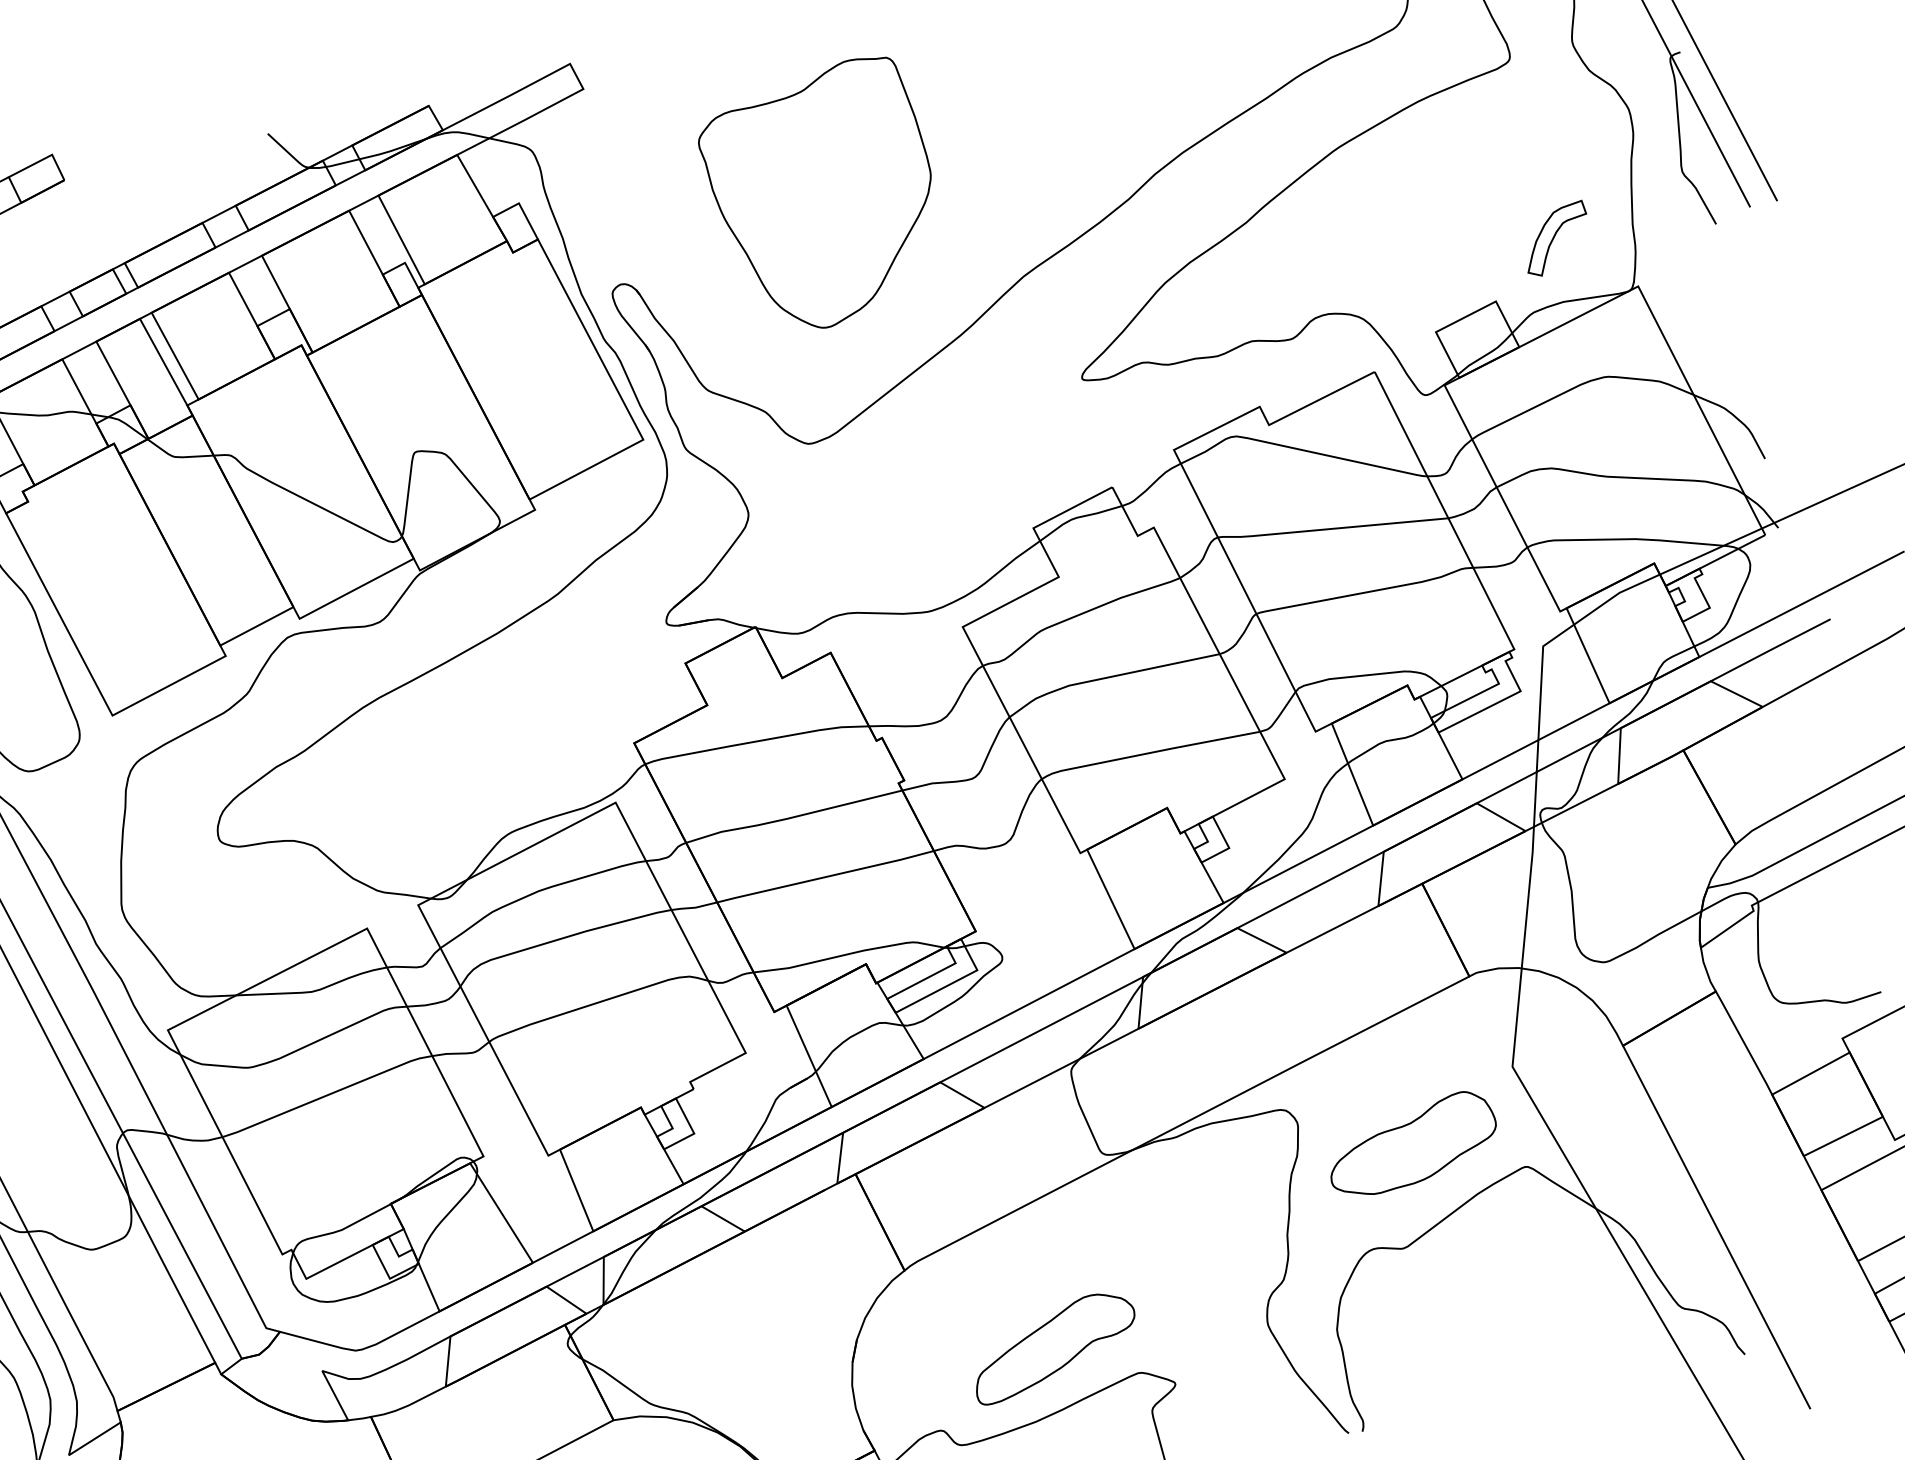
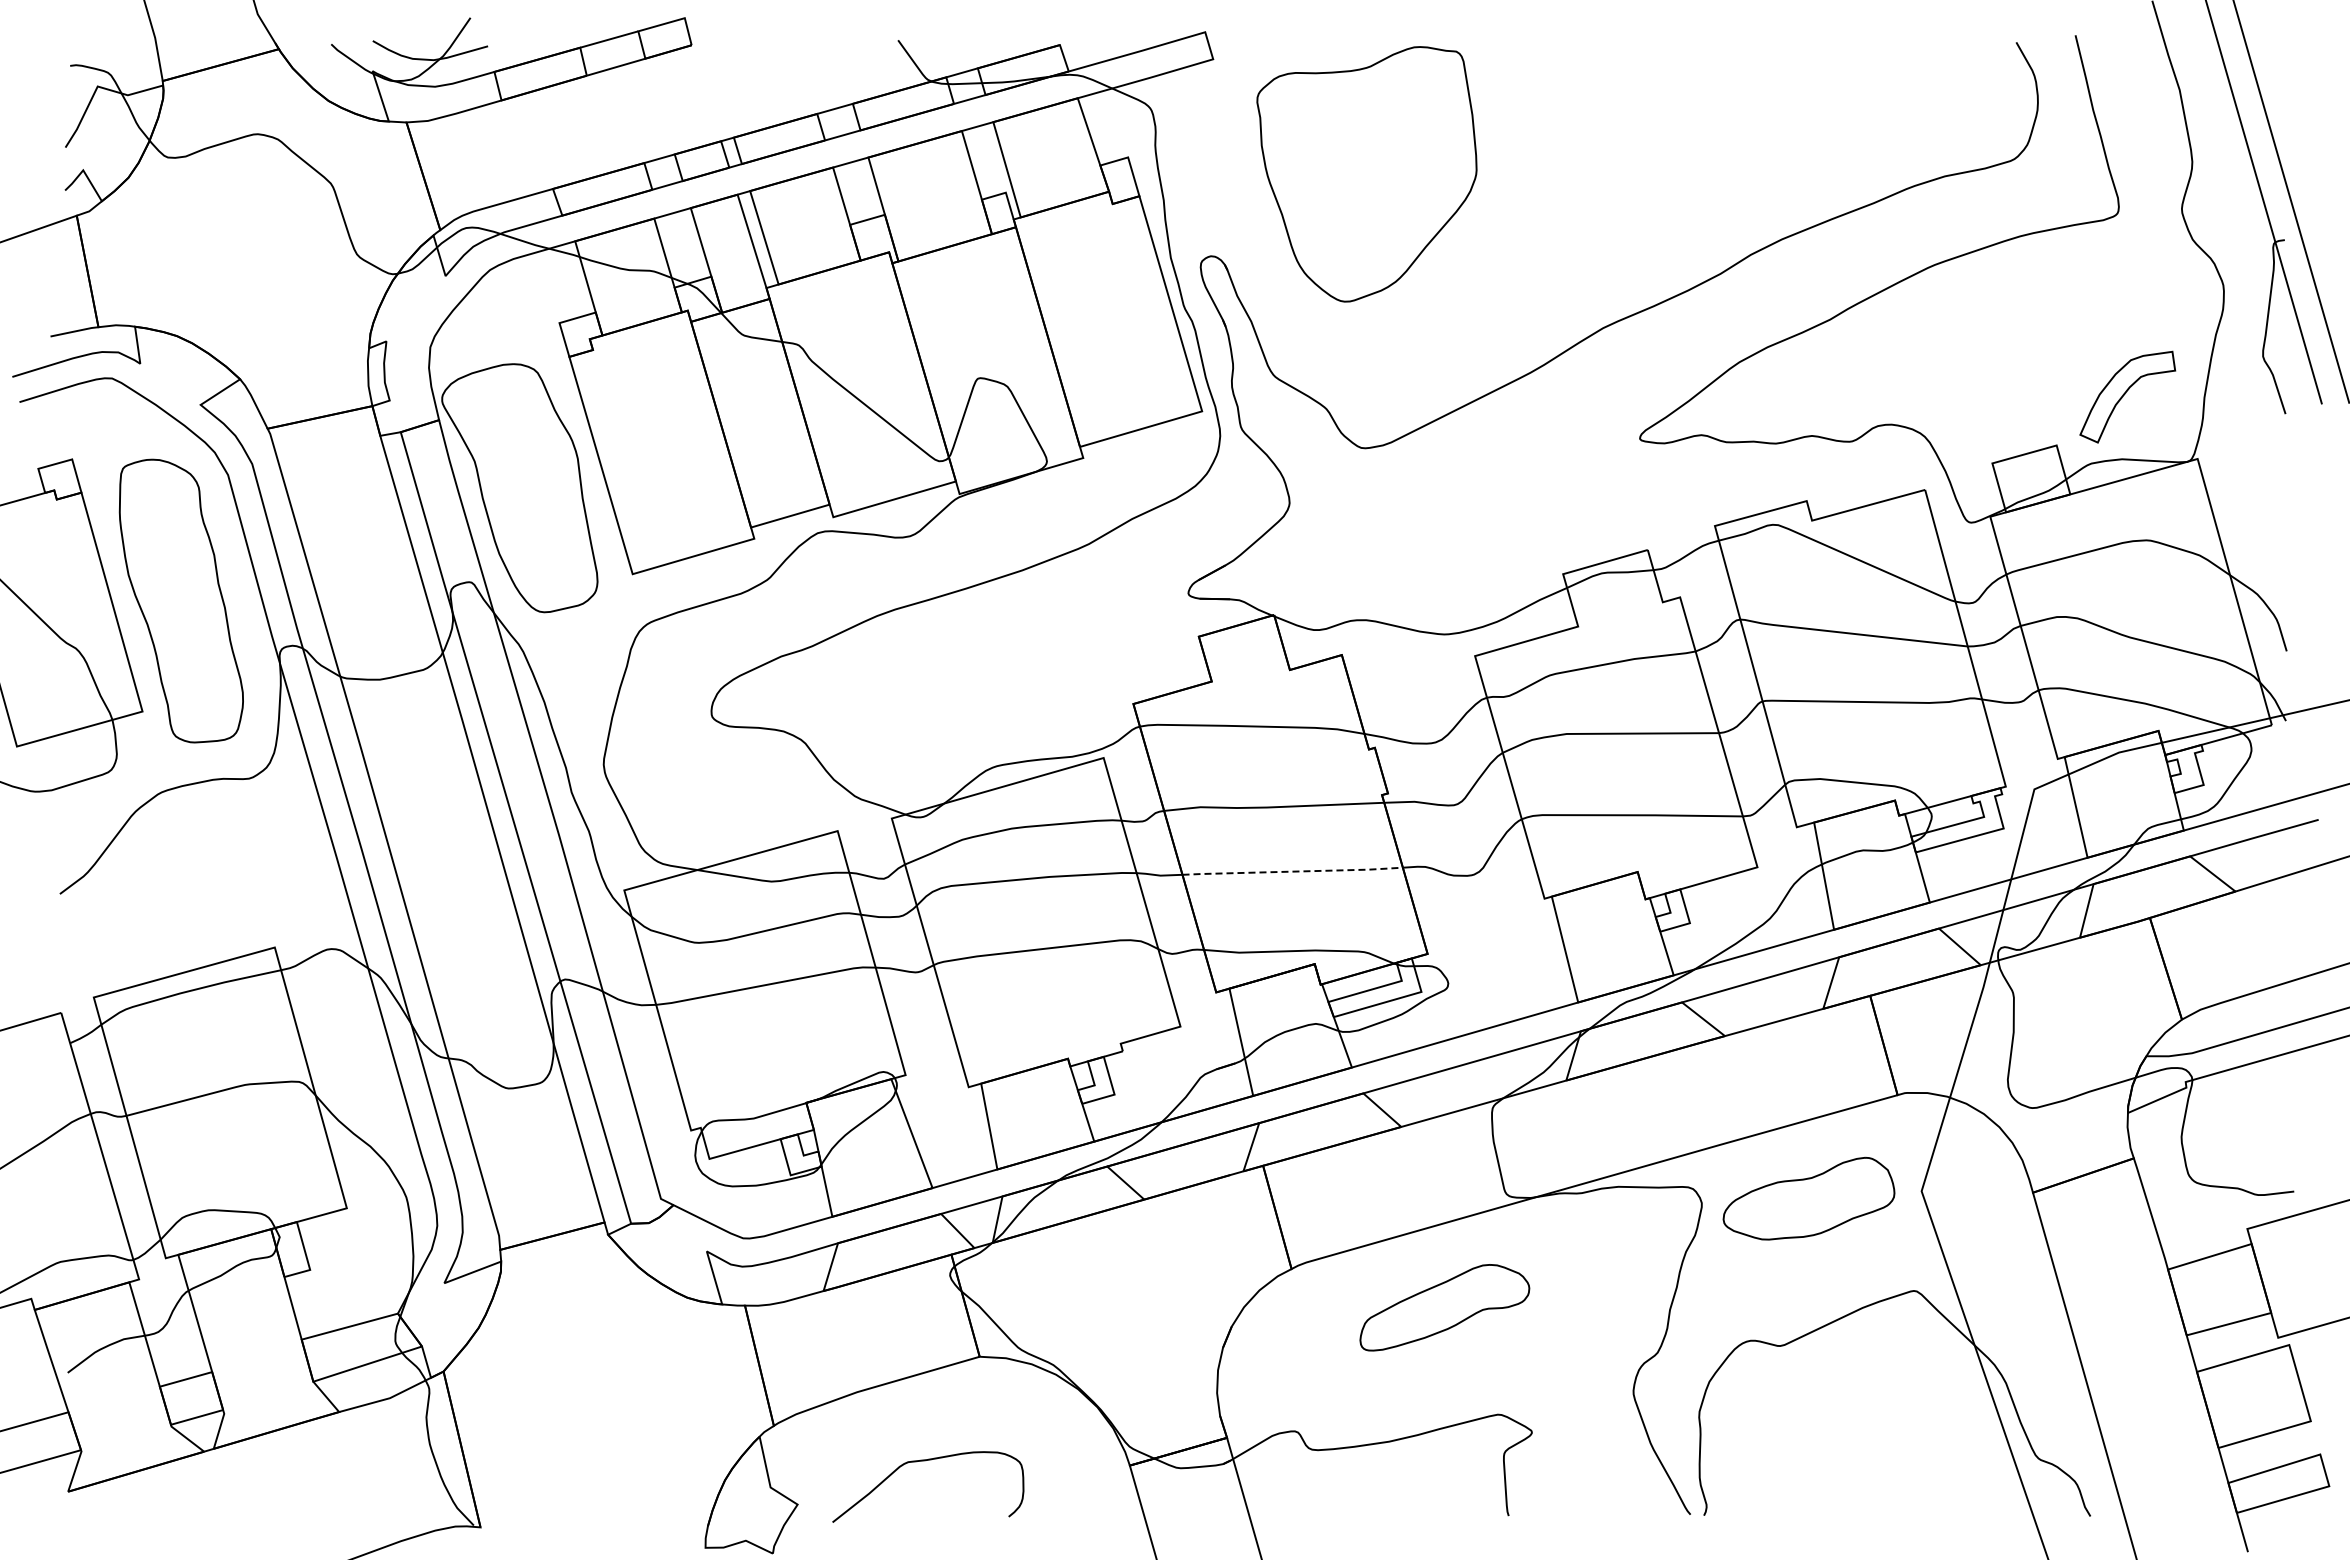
part: (822, 197) -> (1366, 174), moved
part: (1556, 238) -> (2127, 396), size x1.4
line: (825, 876) -> (1292, 871), solid -> dashed
part: (1411, 1144) -> (1808, 1198), moved
part: (1053, 1346) -> (1444, 1307), moved

